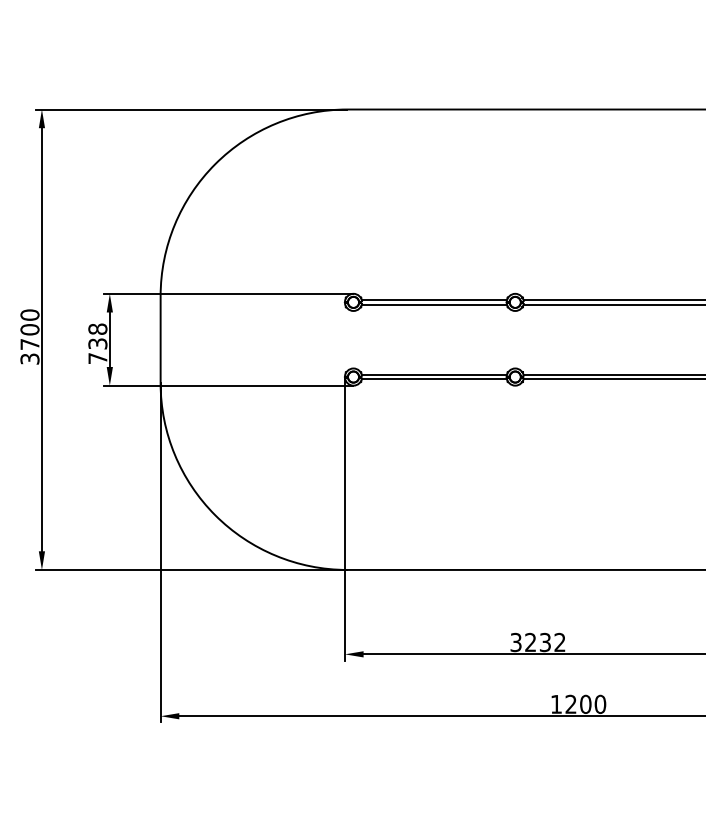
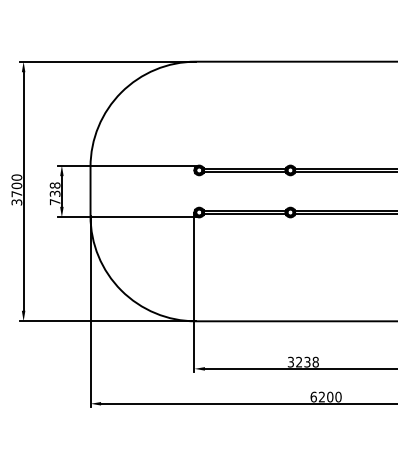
text: (559, 643) -> (315, 362), 3232 -> 3238
text: (556, 703) -> (313, 396), 1200 -> 6200

